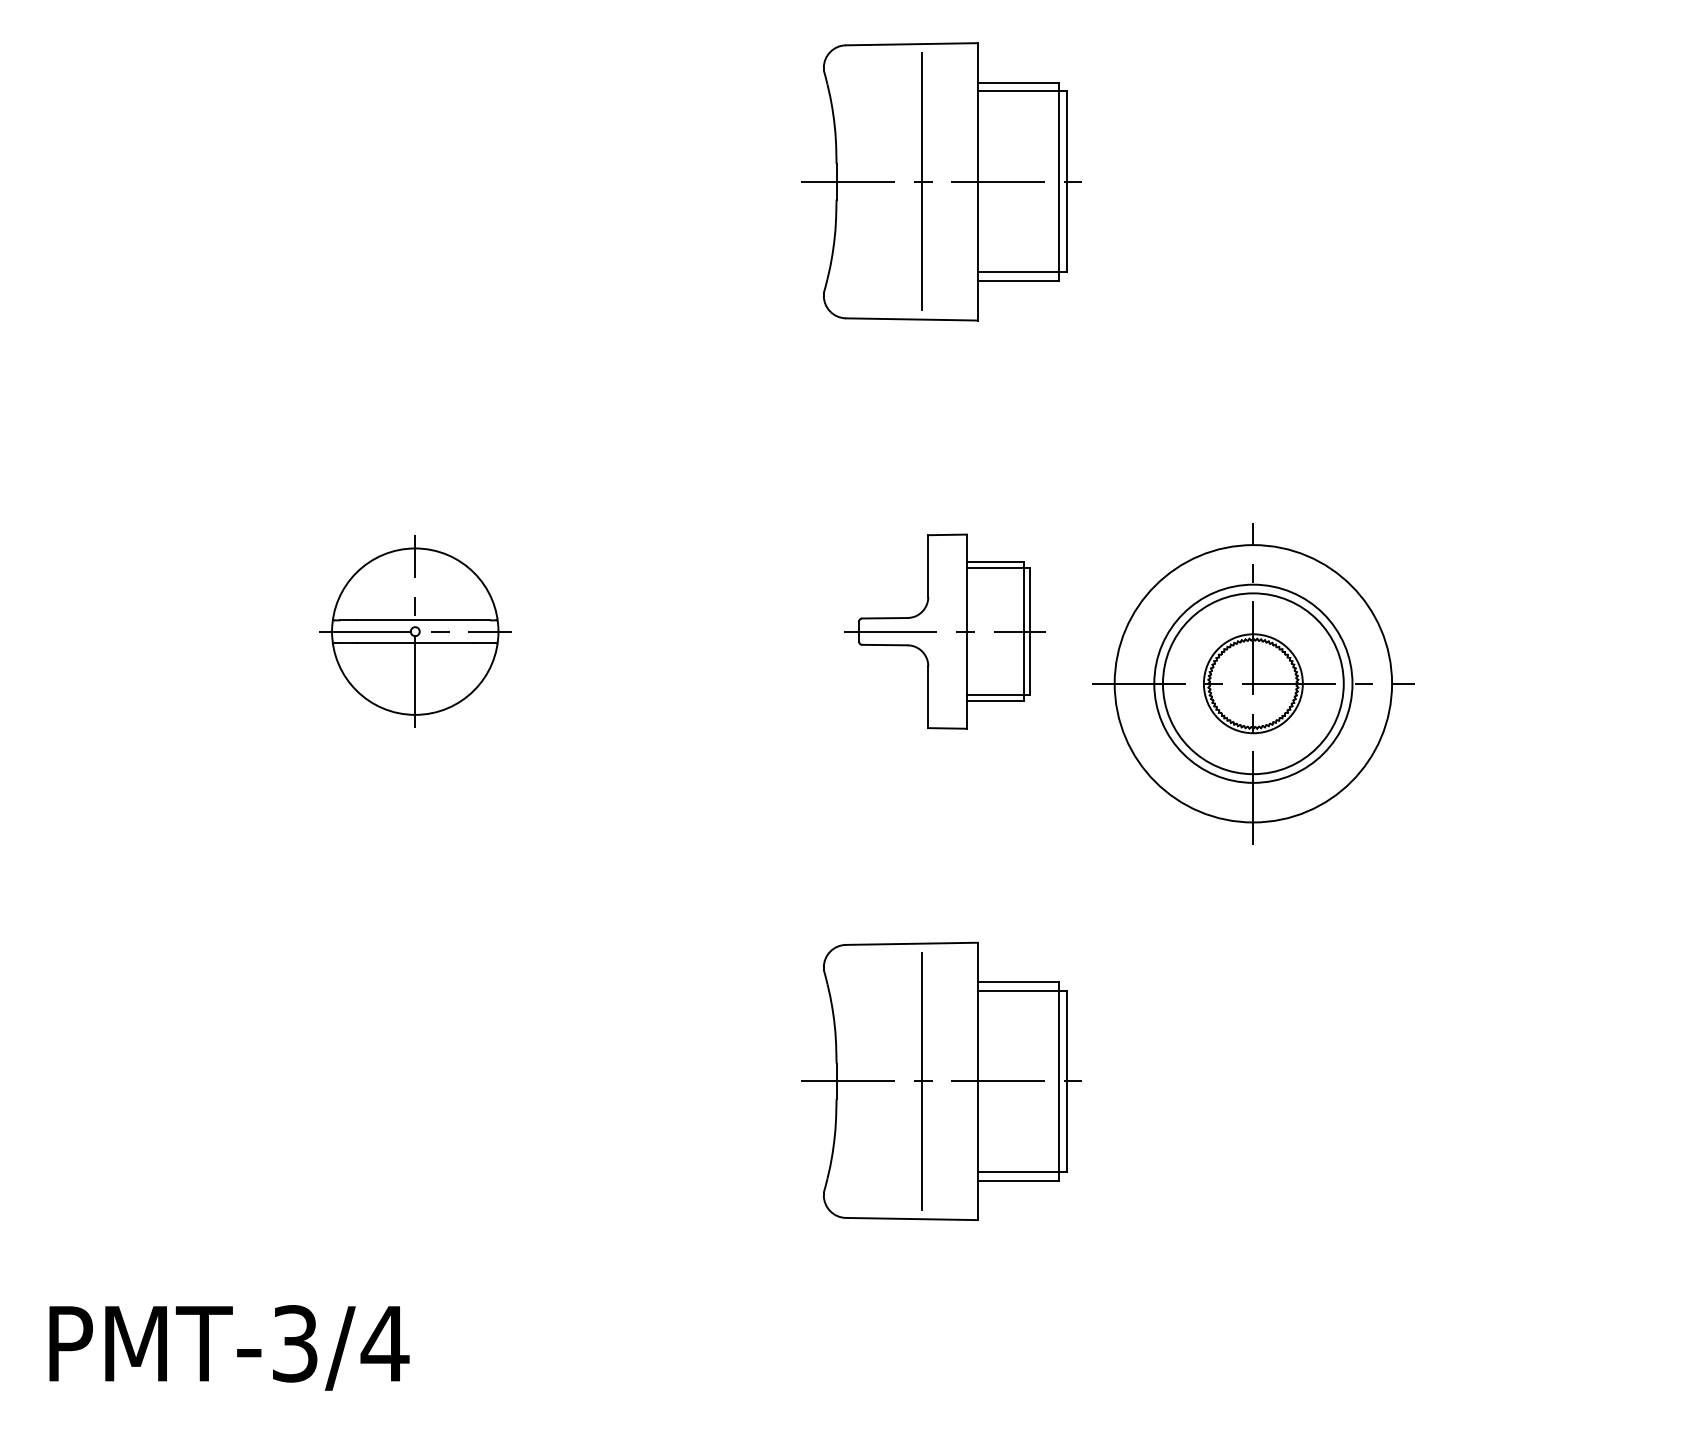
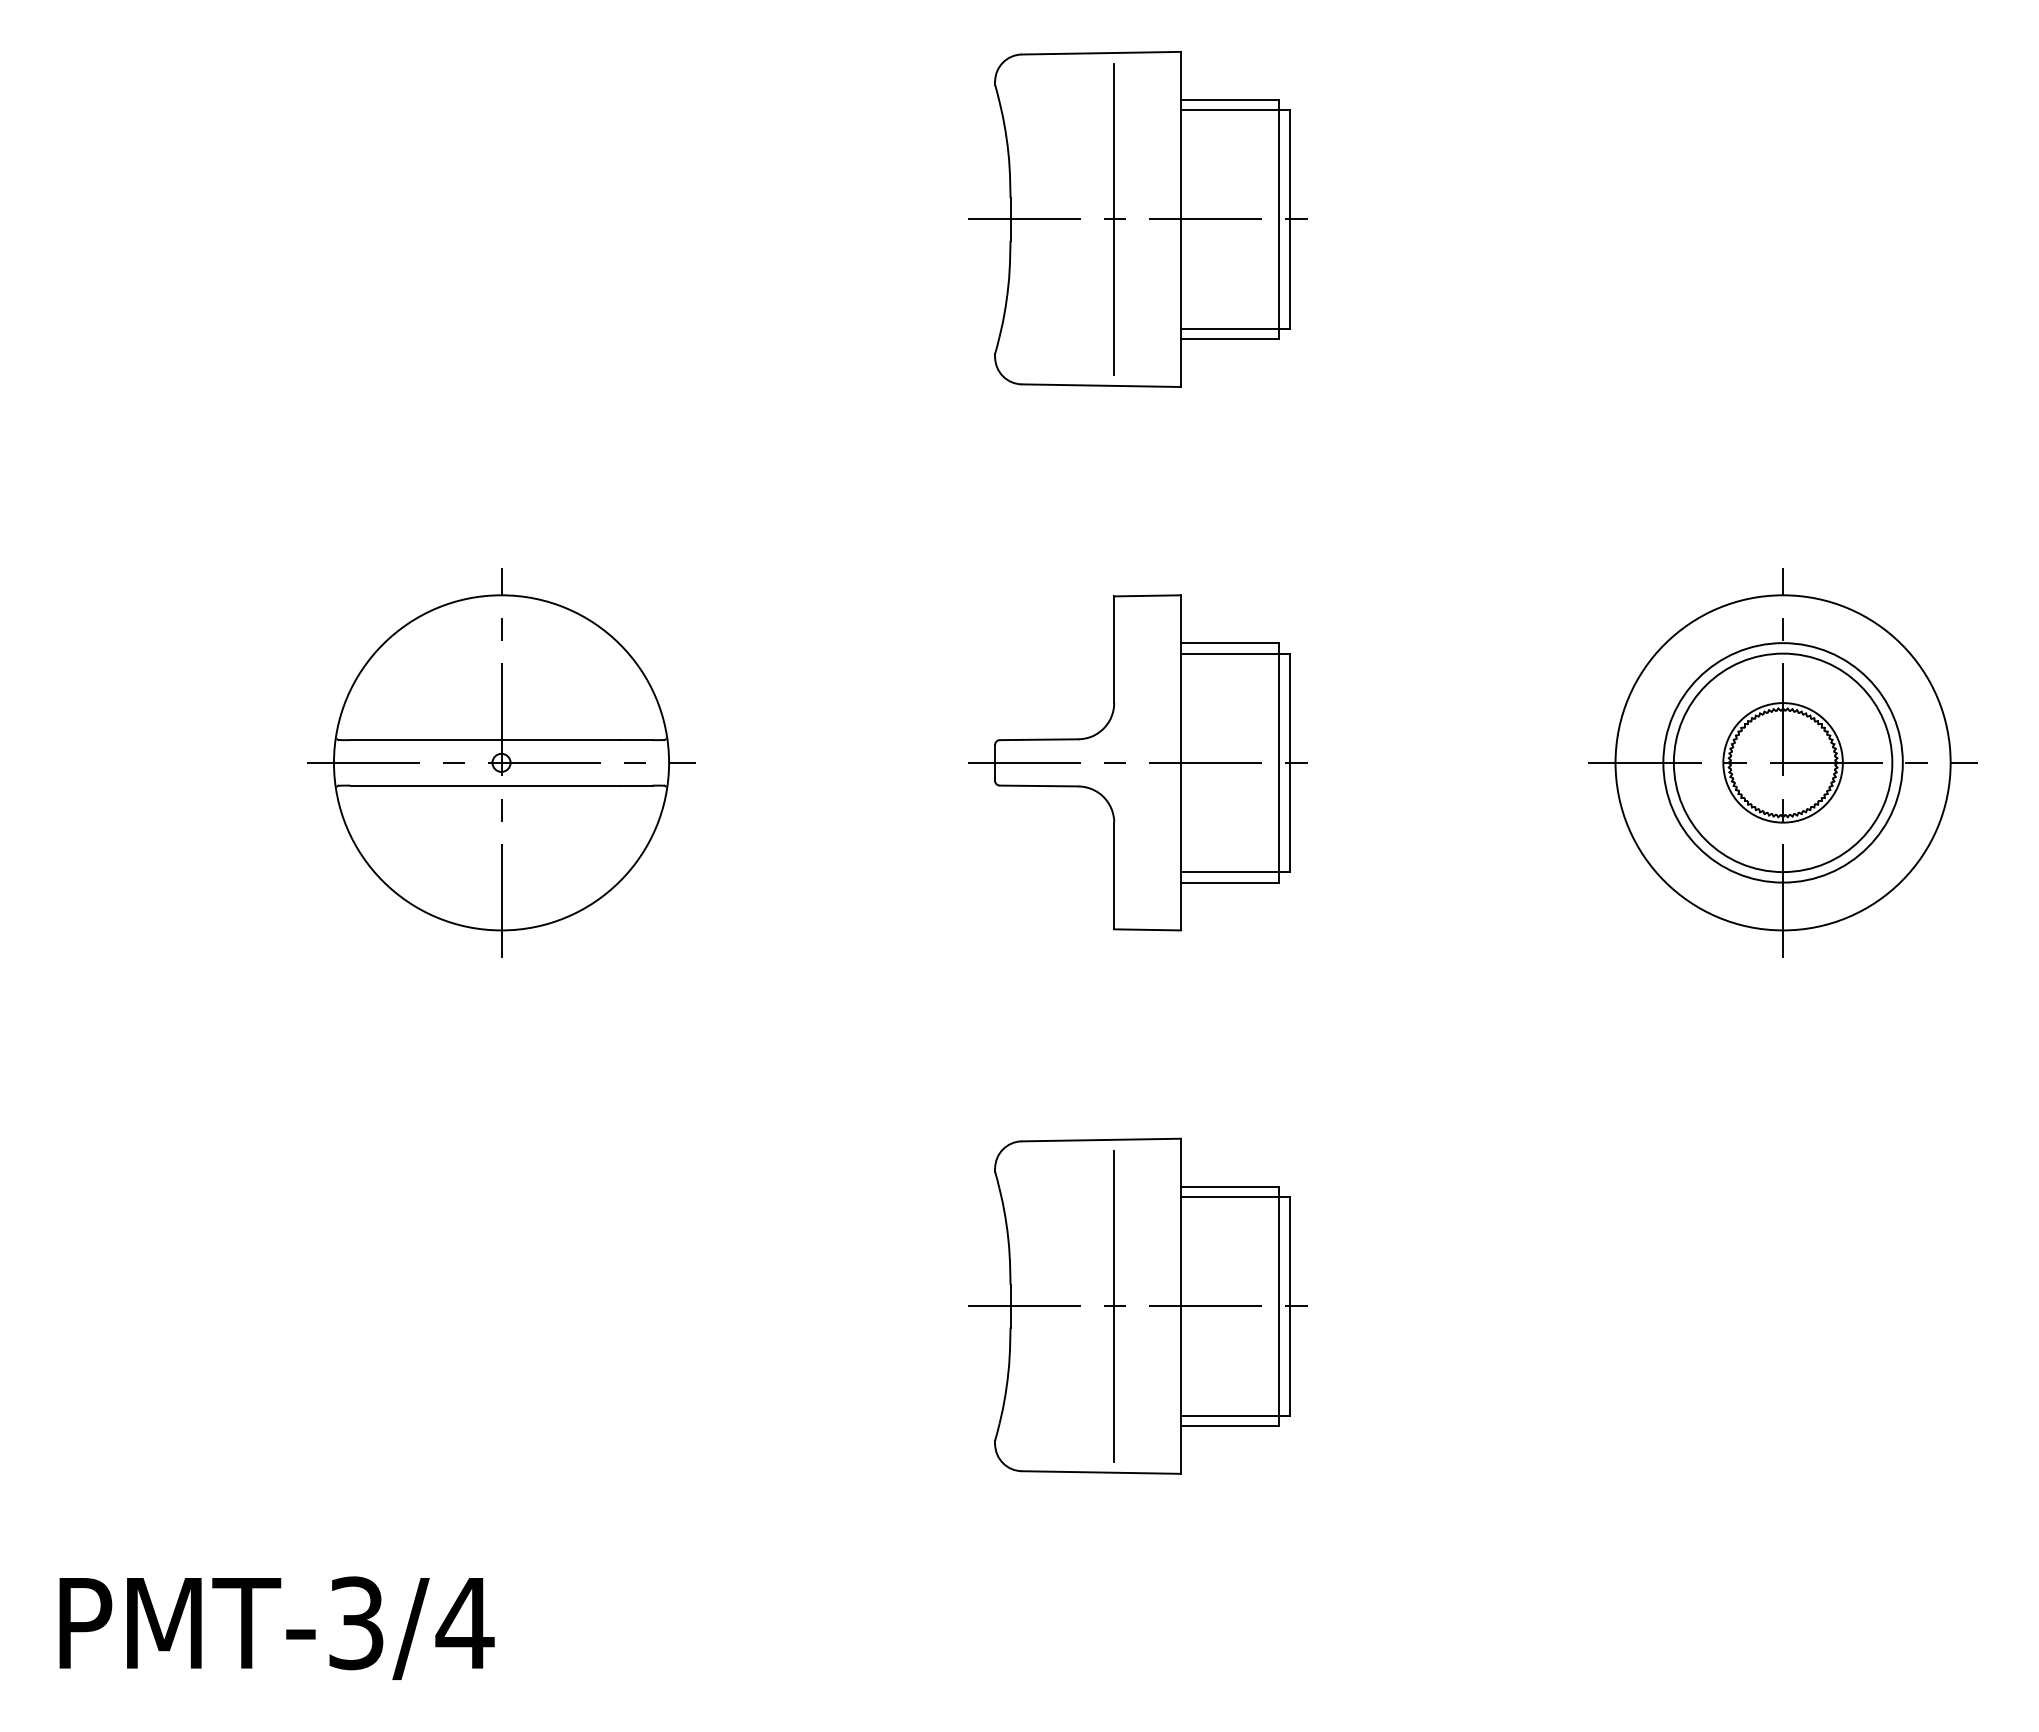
part: (415, 631) -> (501, 762), size x1.67
part: (941, 631) -> (1137, 762), size x1.43
part: (1252, 683) -> (1782, 762), moved

